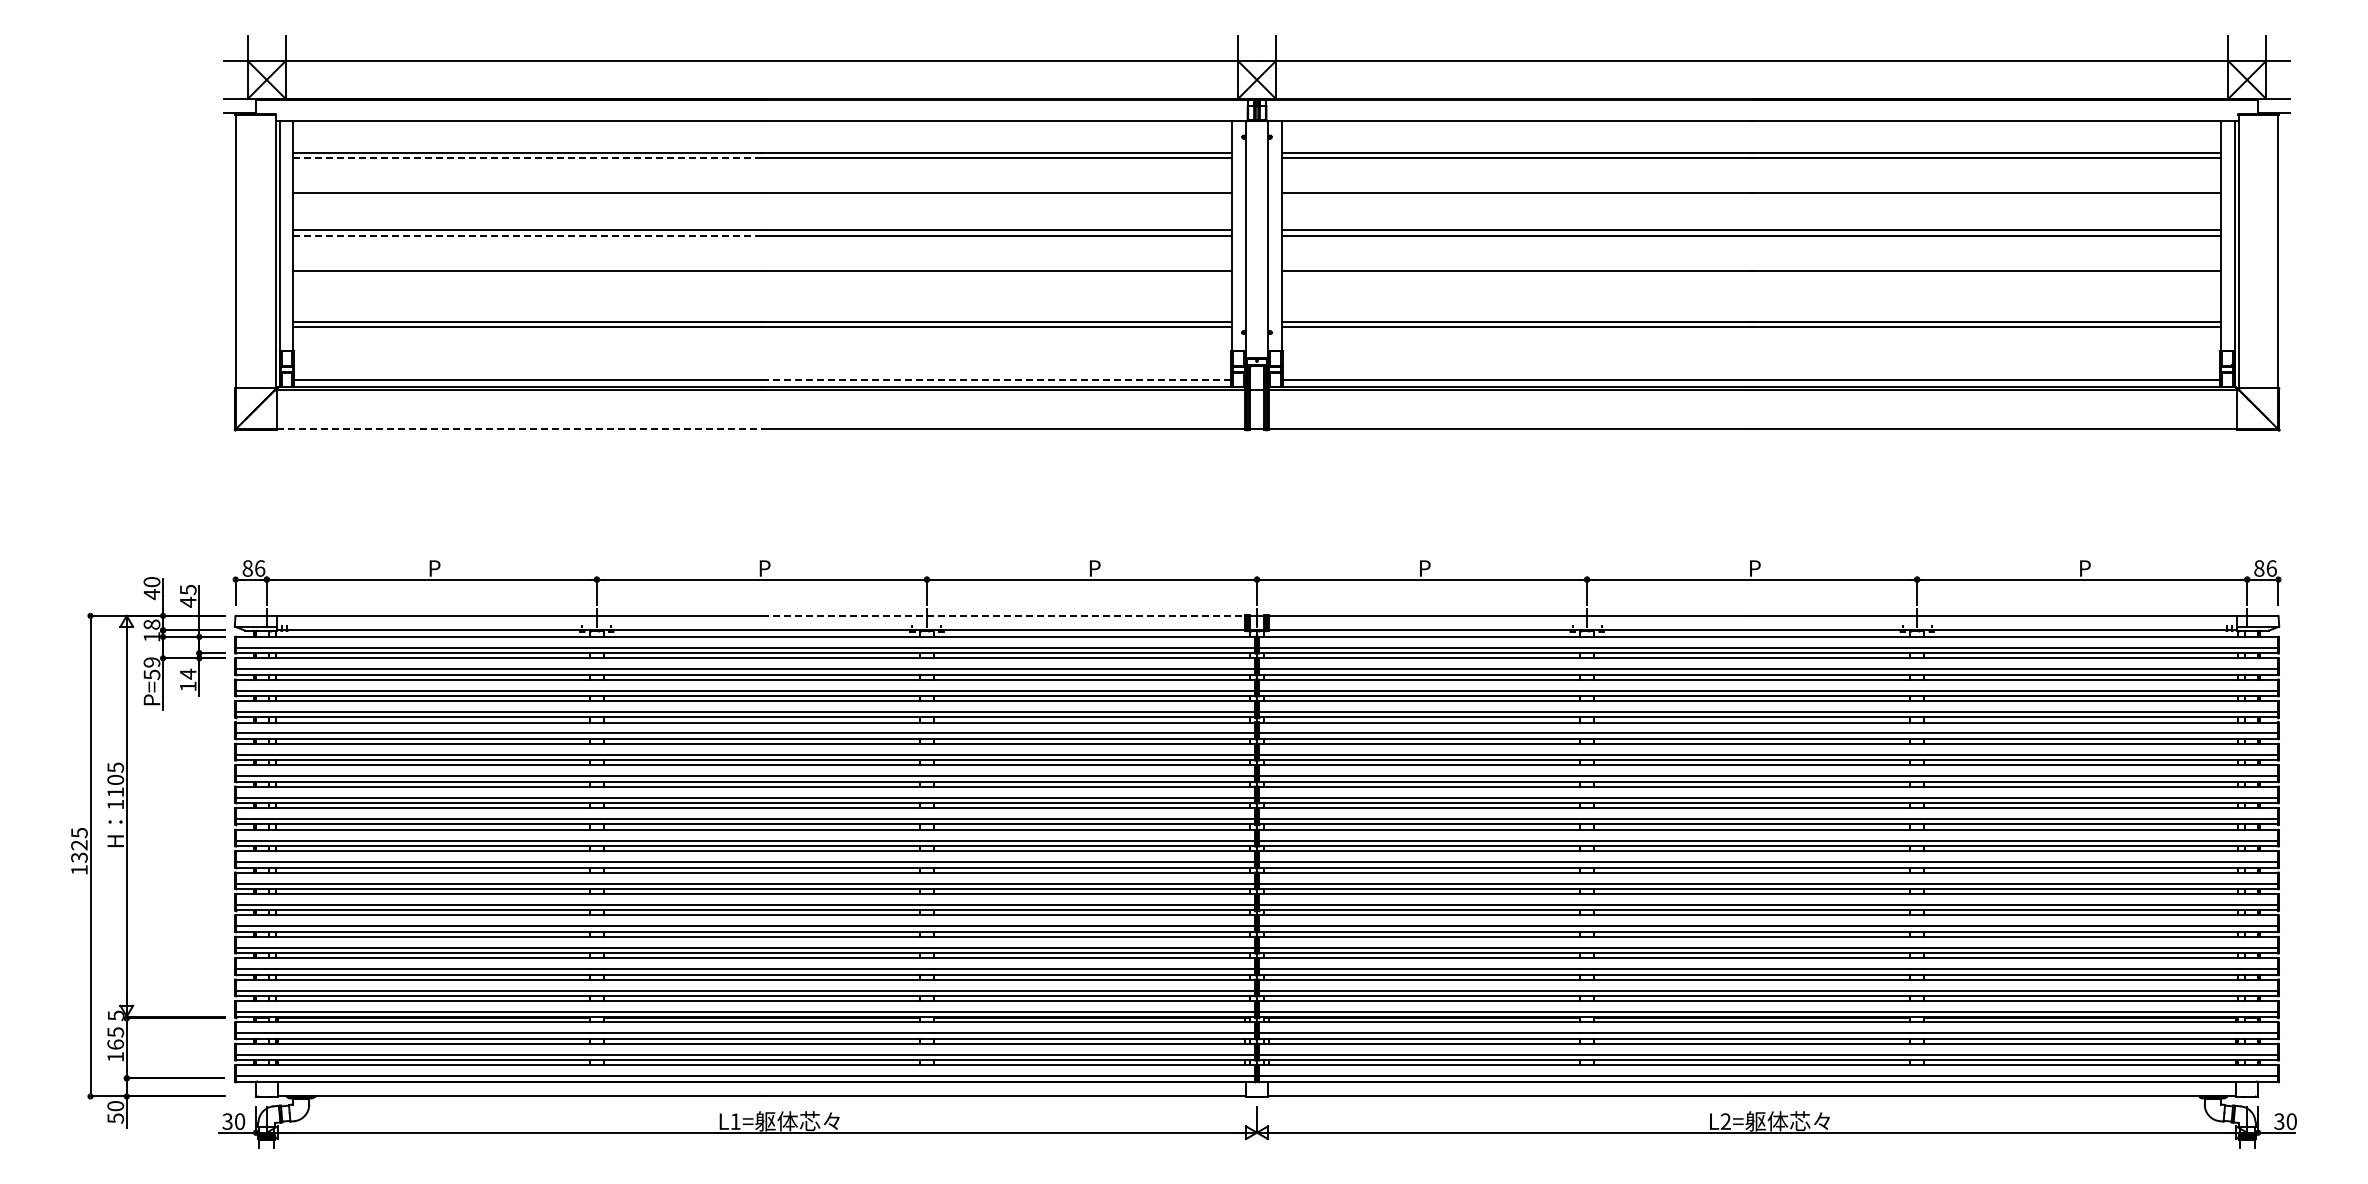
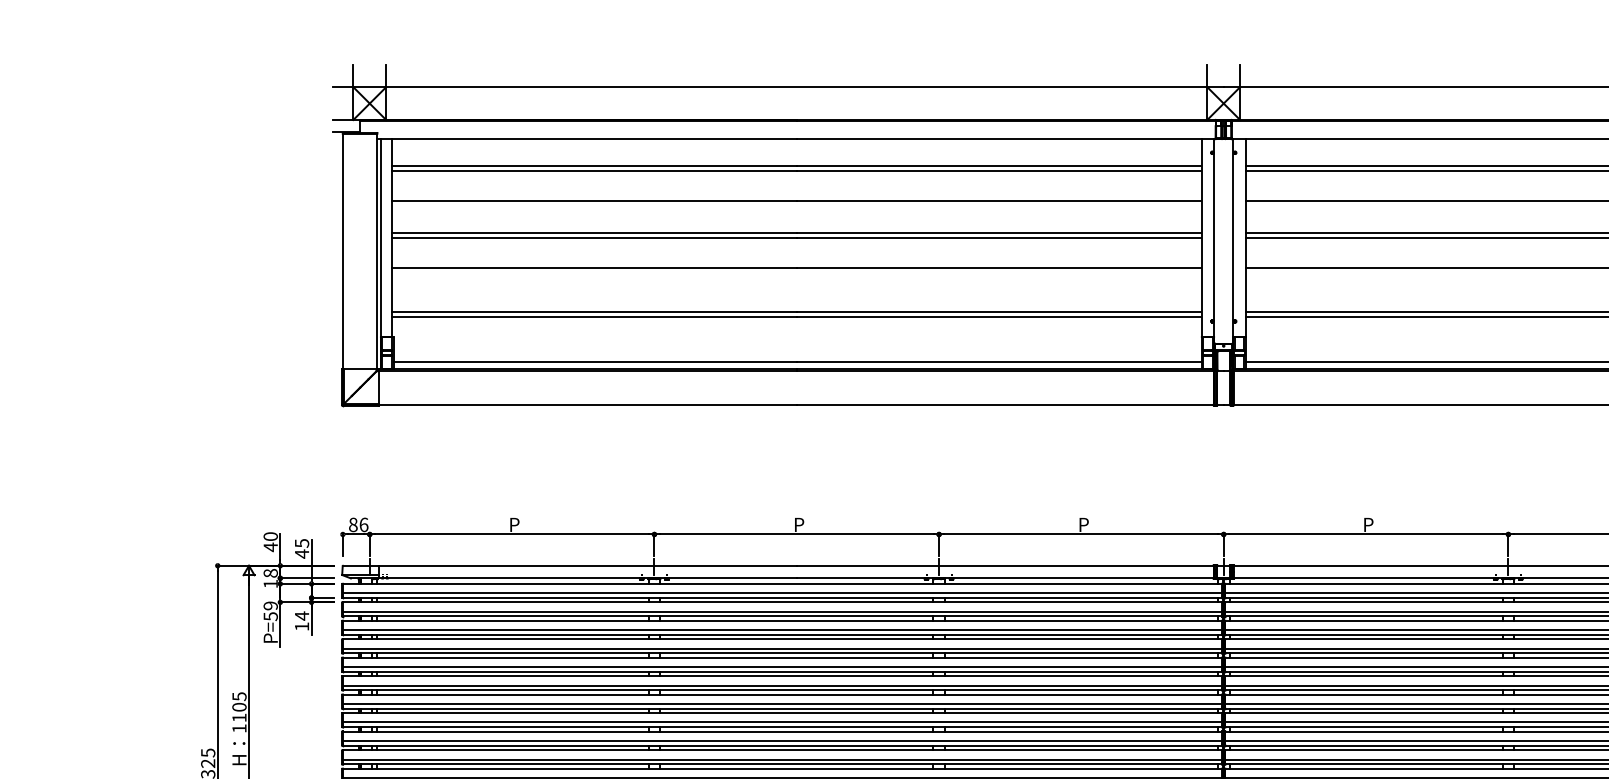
line: (527, 158) -> (594, 171), dashed -> solid
line: (527, 235) -> (594, 237), dashed -> solid
line: (996, 379) -> (999, 361), dashed -> solid
line: (520, 429) -> (588, 405), dashed -> solid
line: (1003, 615) -> (1005, 565), dashed -> solid

